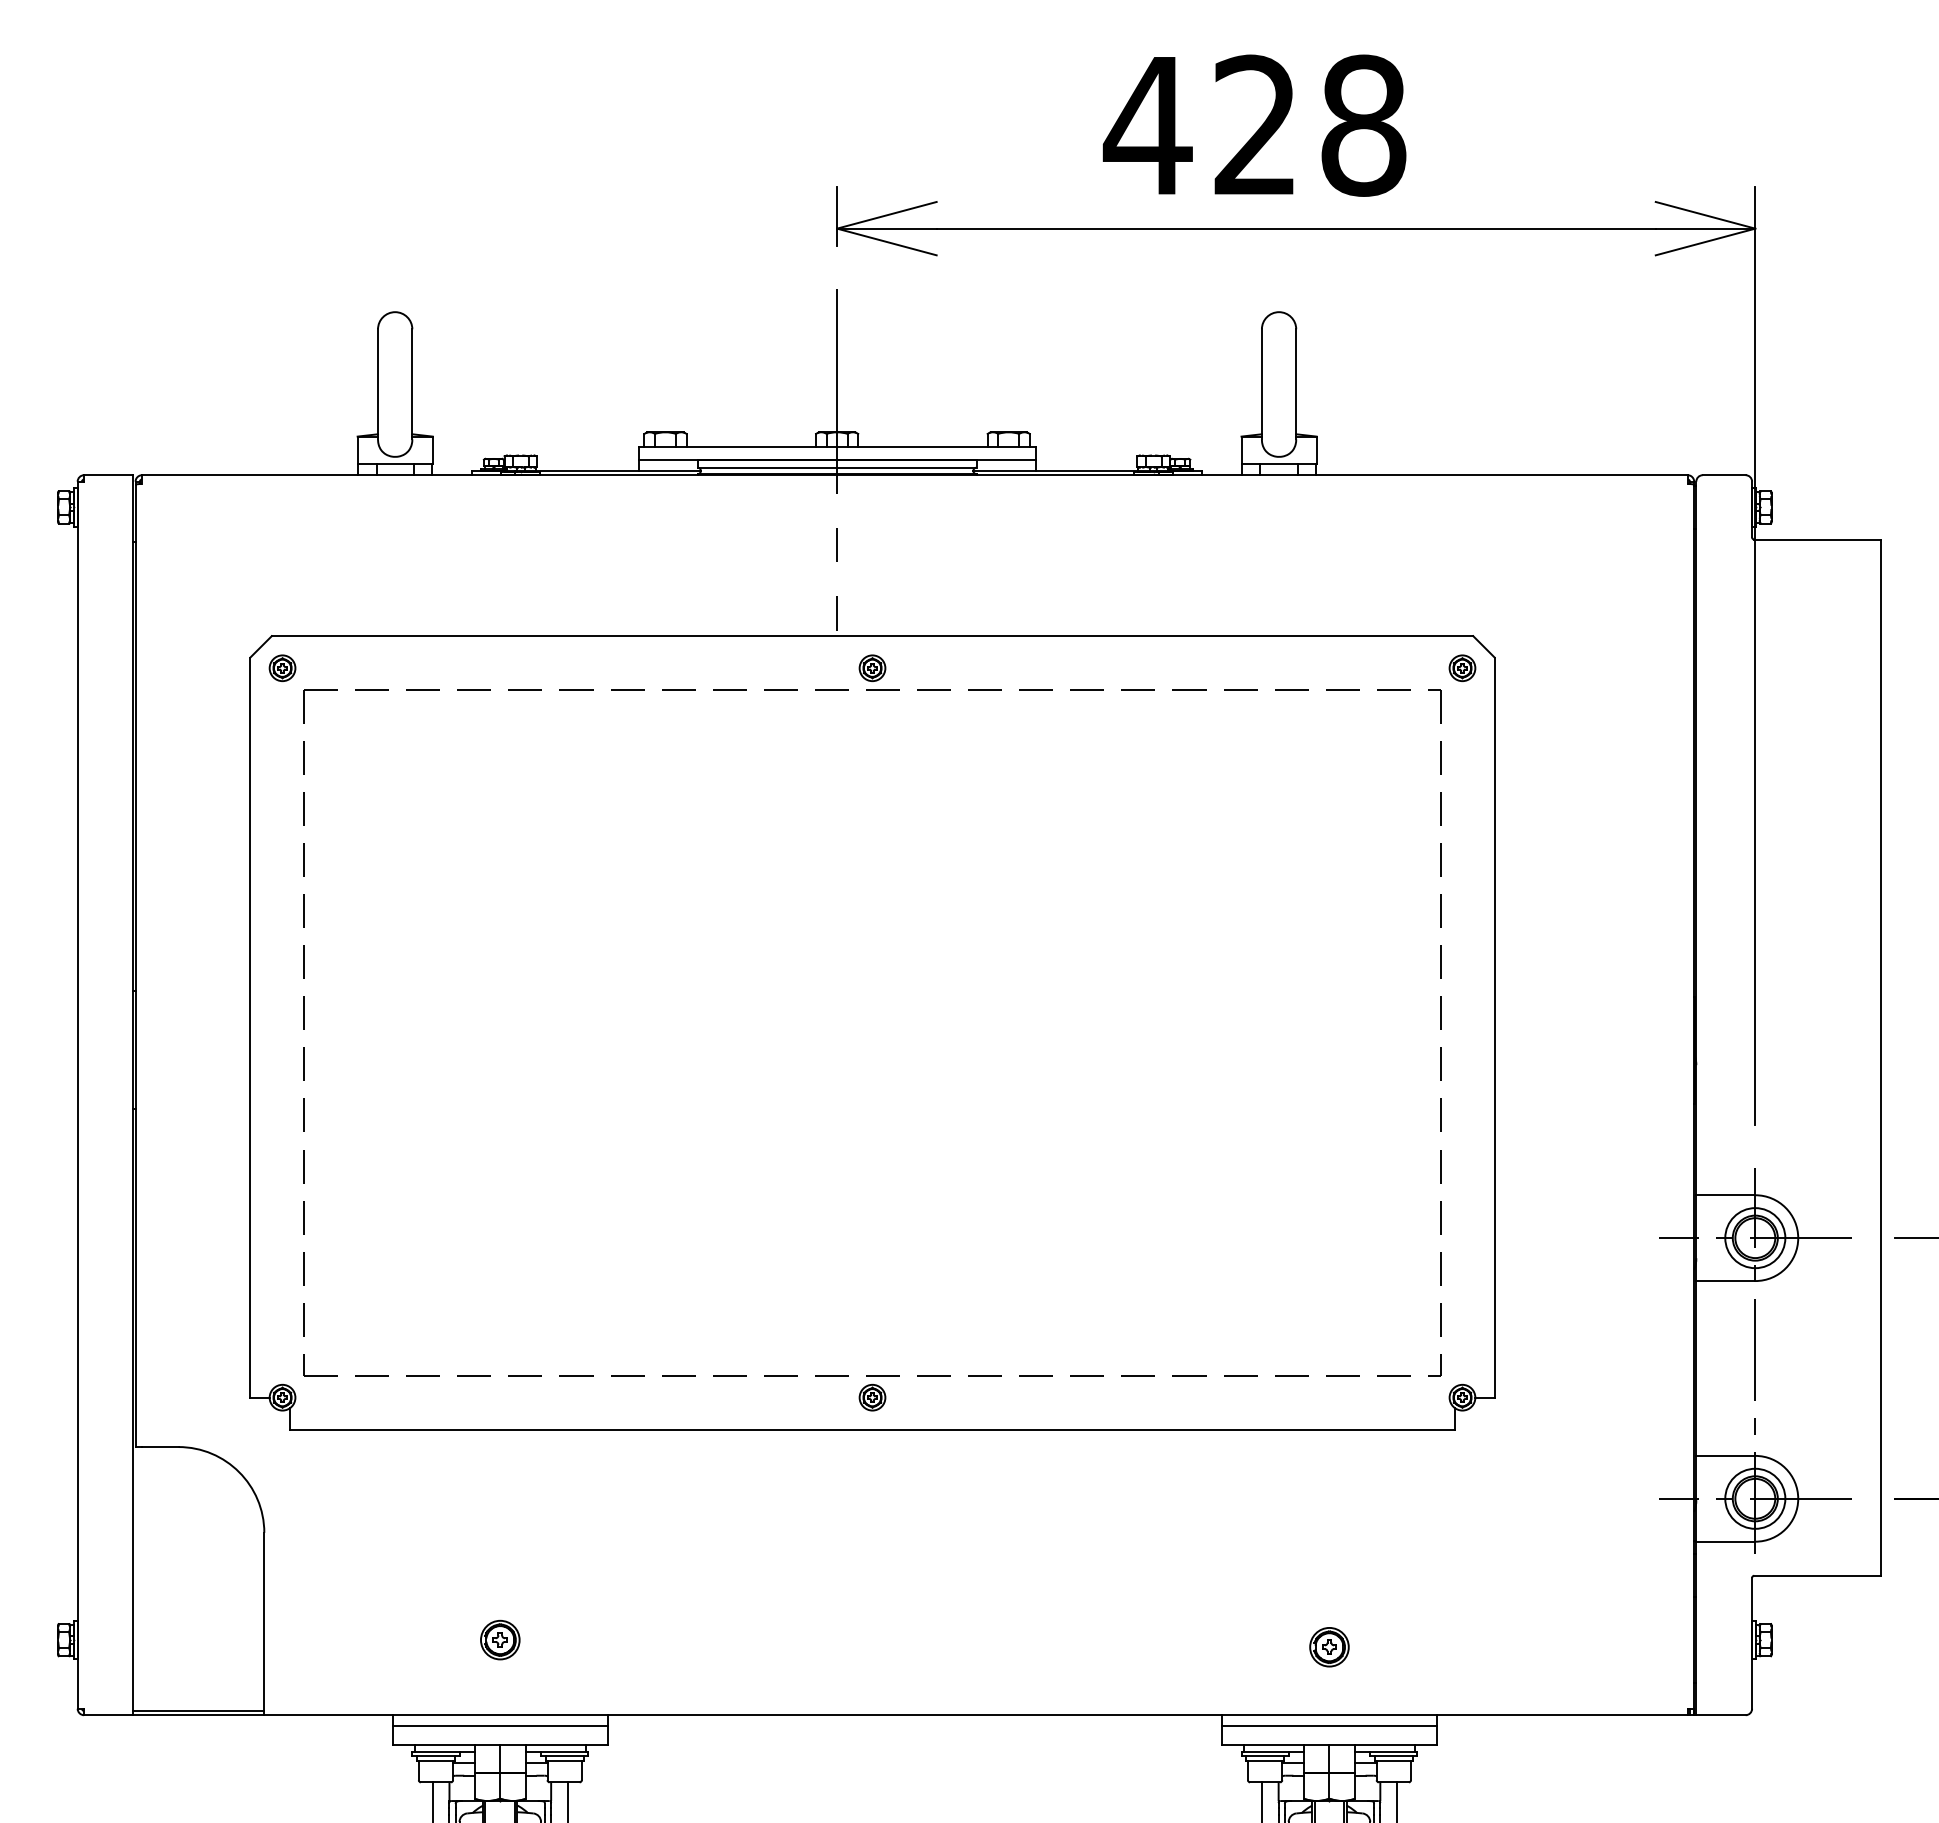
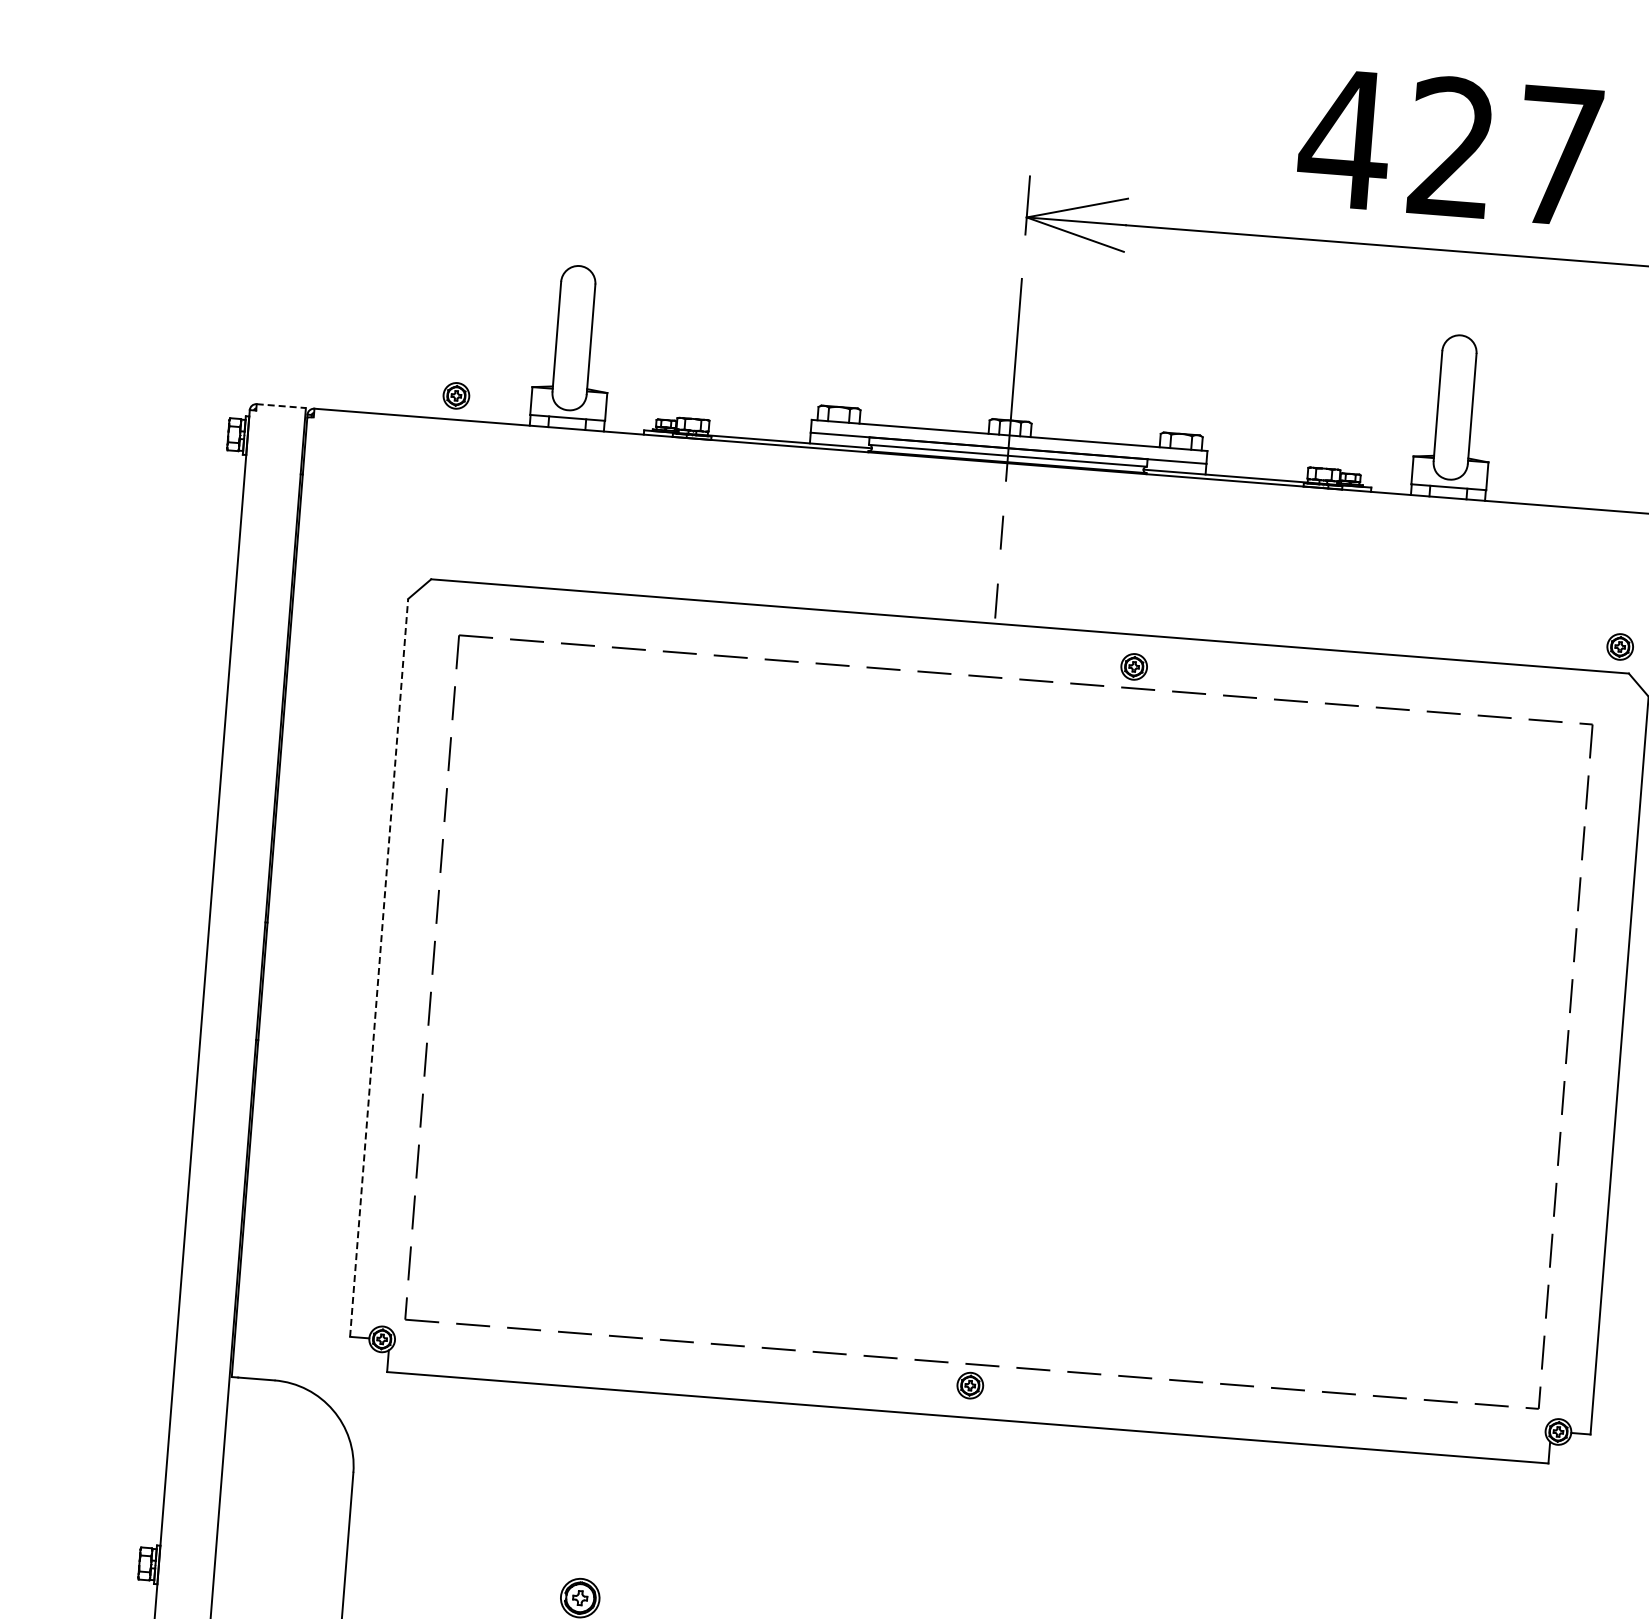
text: (1363, 125) -> (1559, 155), 428 -> 427
line: (108, 475) -> (281, 406), solid -> dashed
part: (282, 667) -> (456, 395), moved
part: (872, 667) -> (1134, 666), moved
part: (1462, 667) -> (1620, 646), moved
line: (250, 1027) -> (379, 967), solid -> dashed

